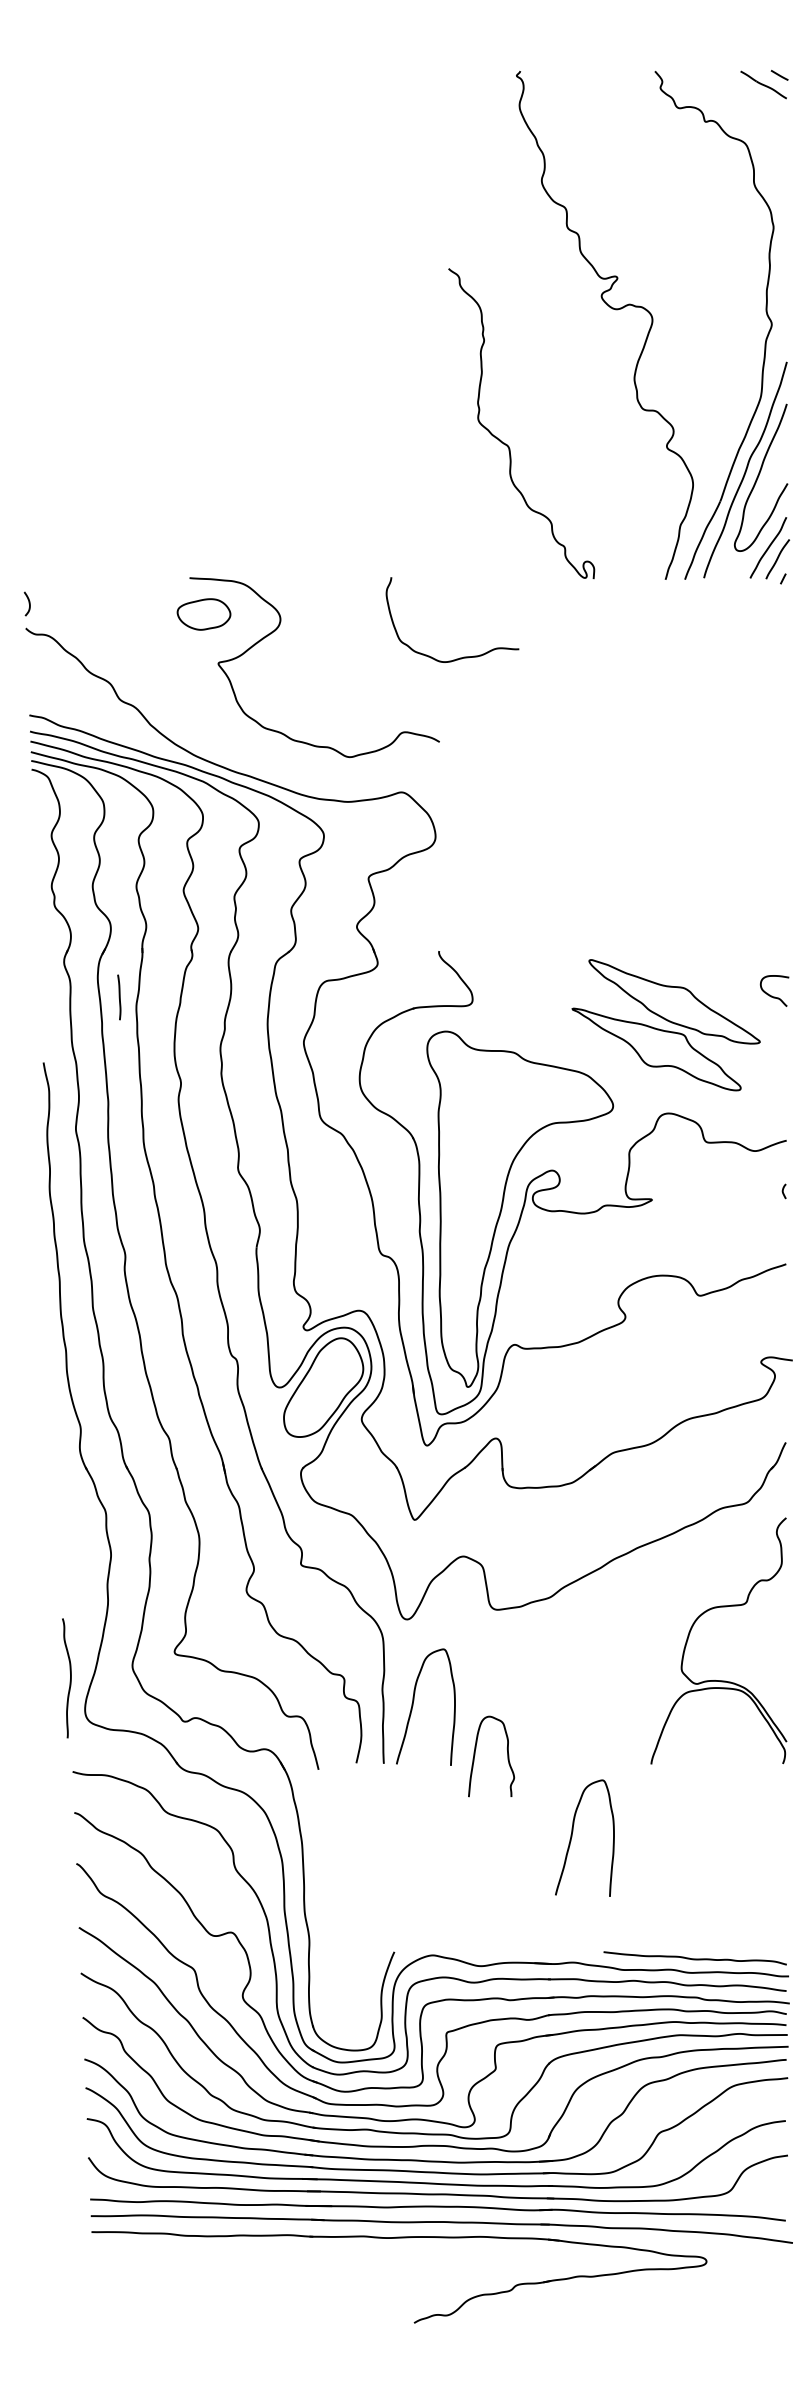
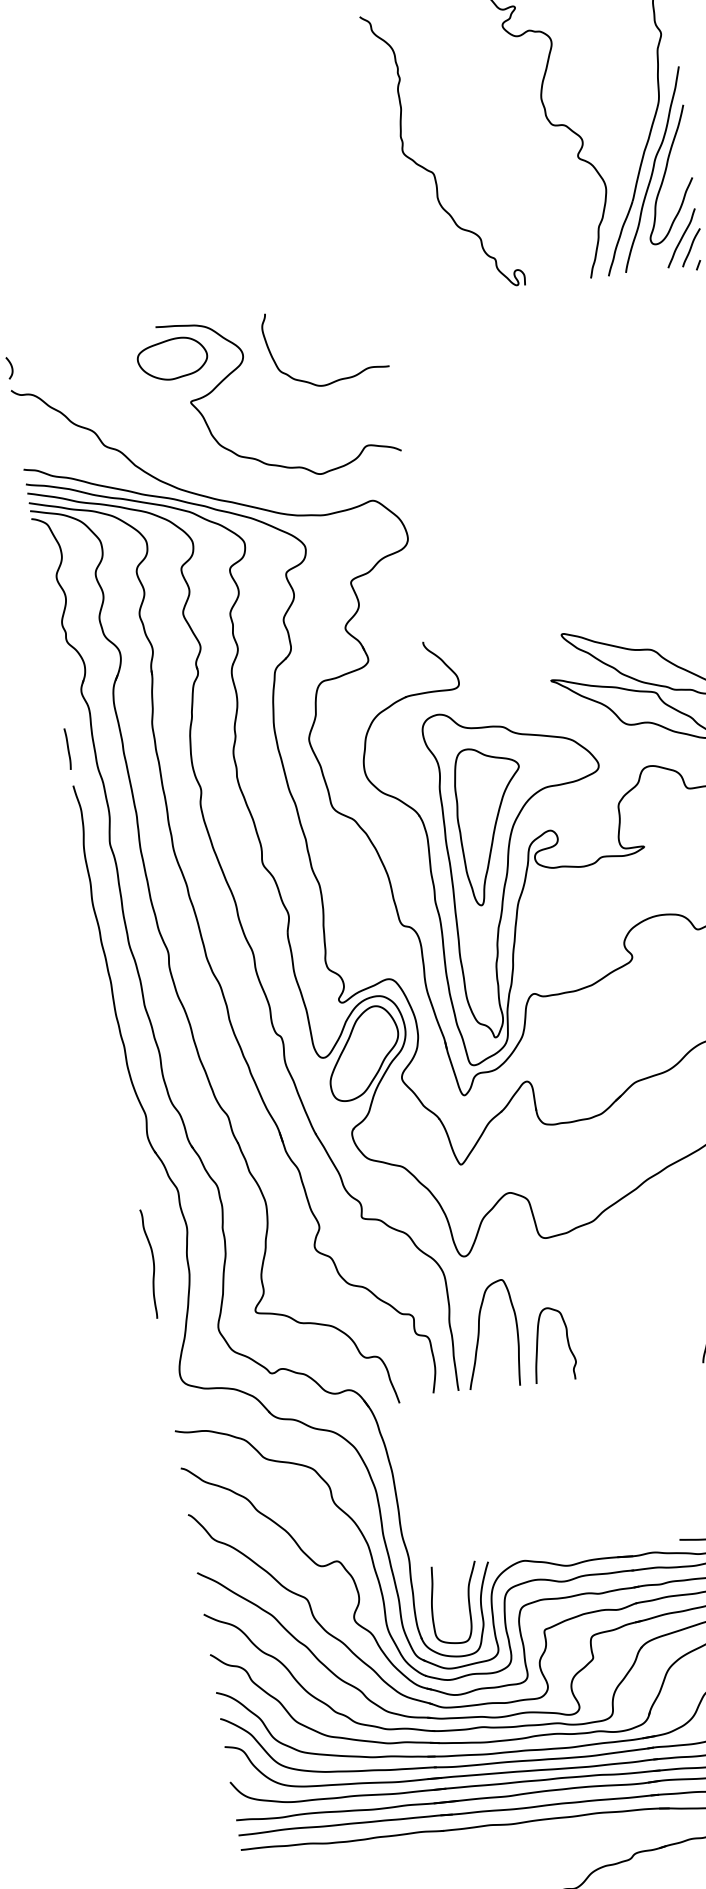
part: (203, 614) -> (172, 359), size x1.43
curve: (463, 656) -> (339, 378), moved
line: (119, 997) -> (68, 749), moved
part: (490, 1157) -> (492, 825), added
curve: (70, 1678) -> (153, 1263), moved
curve: (507, 1756) -> (567, 1342), moved
curve: (572, 1837) -> (638, 1438), removed
curve: (367, 1992) -> (467, 1601), added

